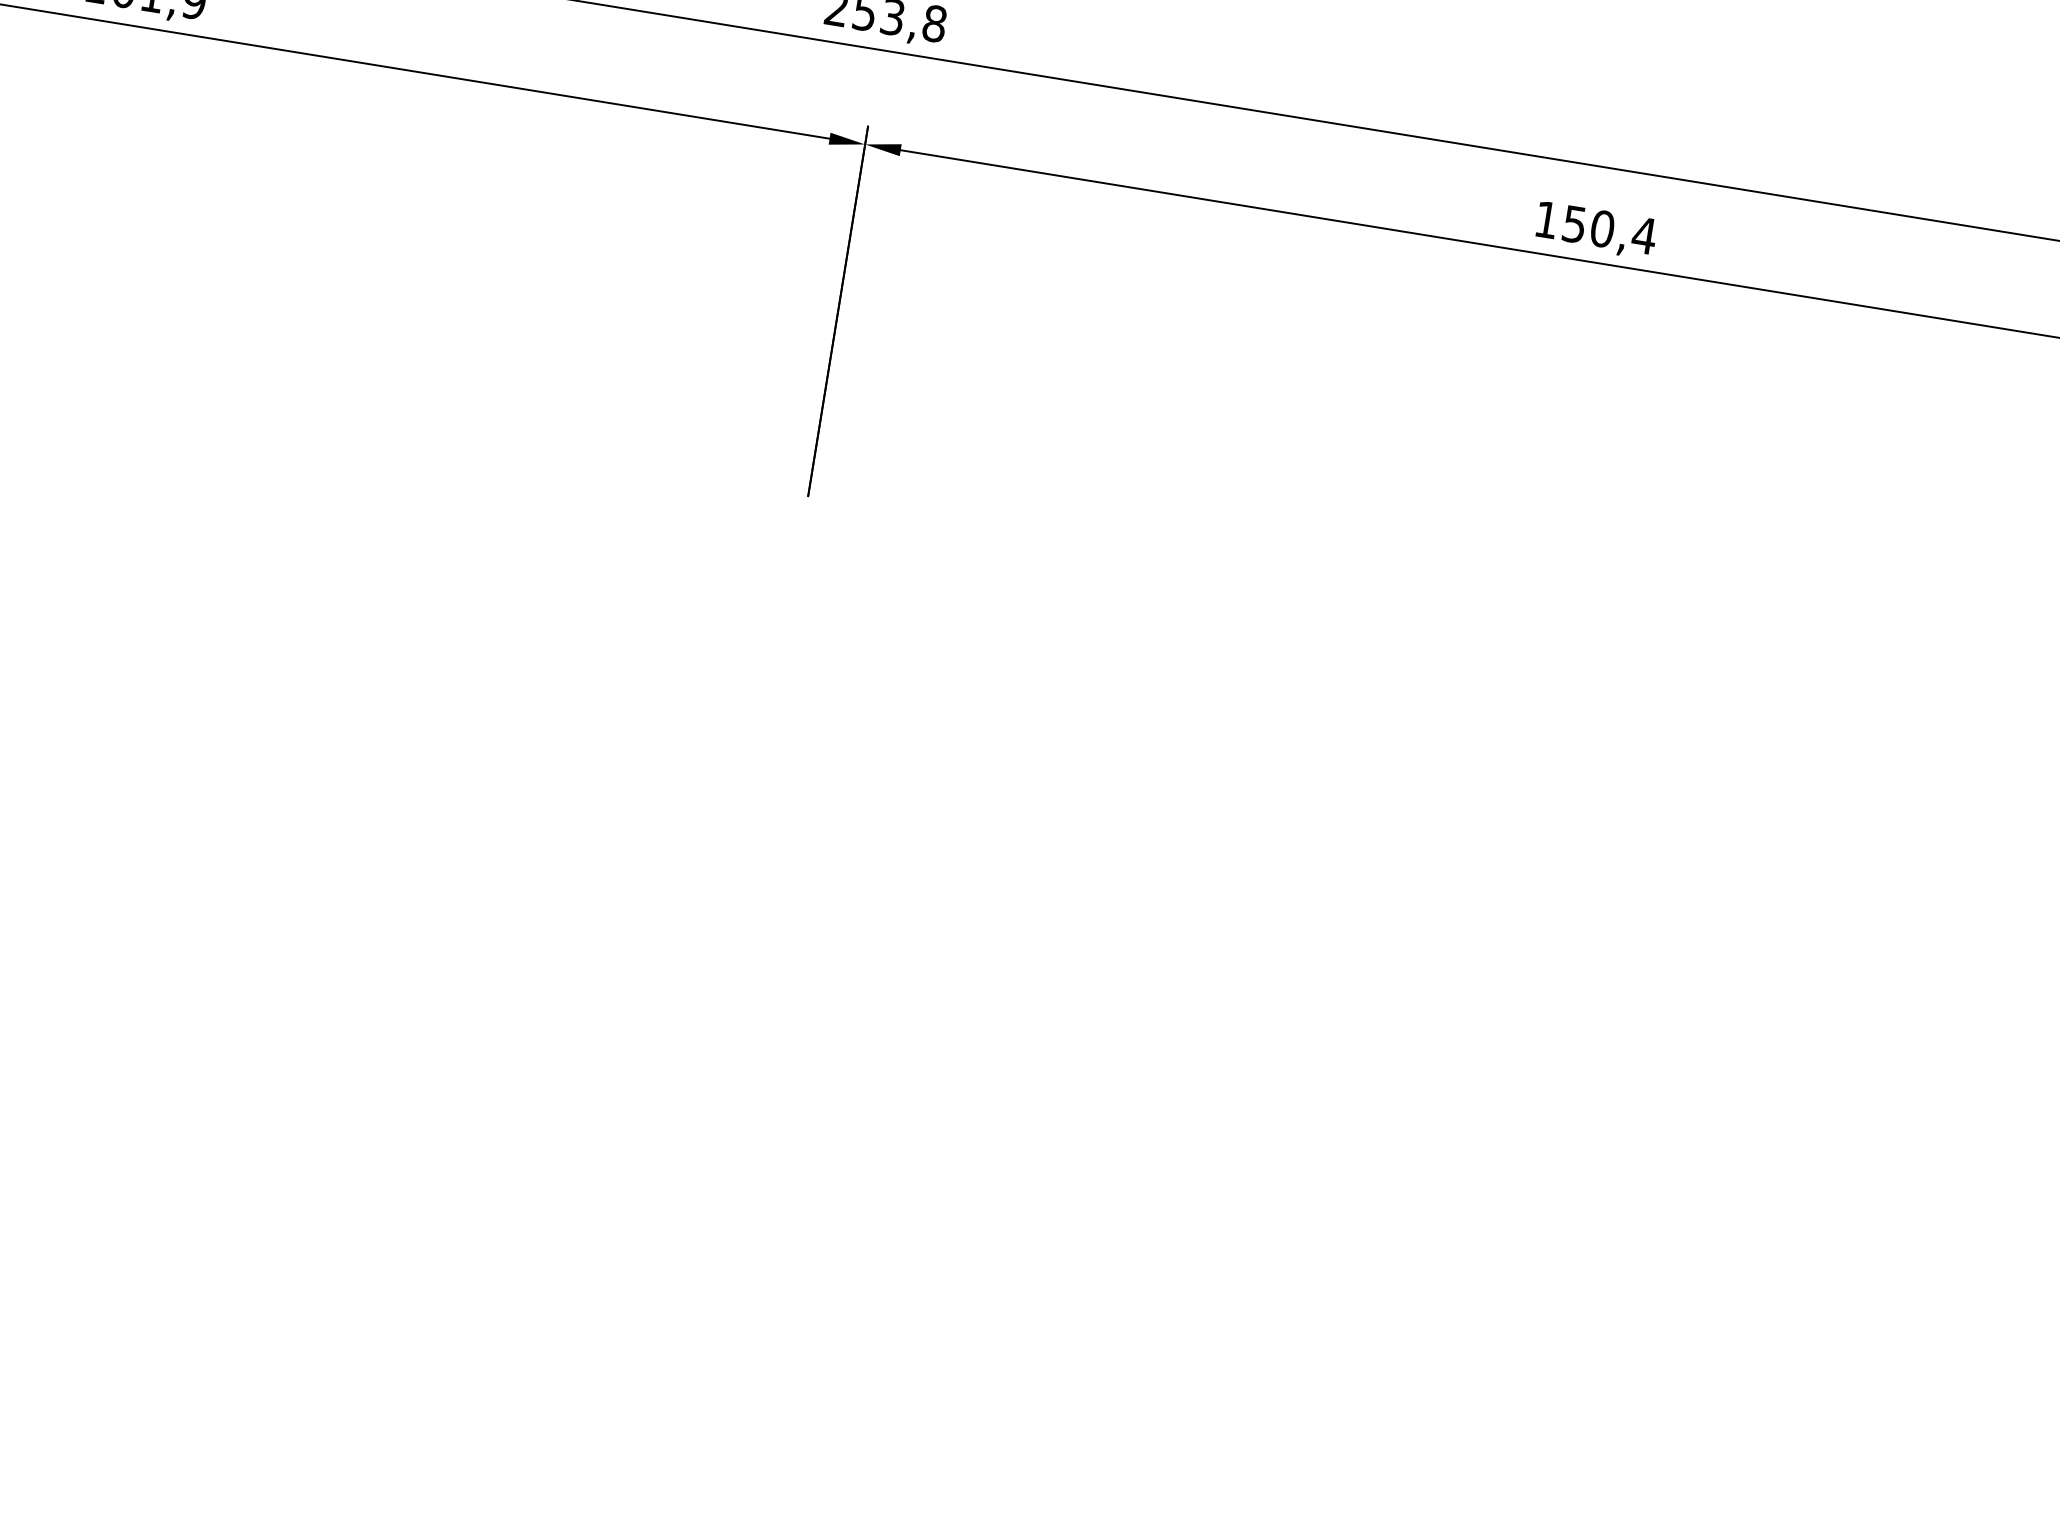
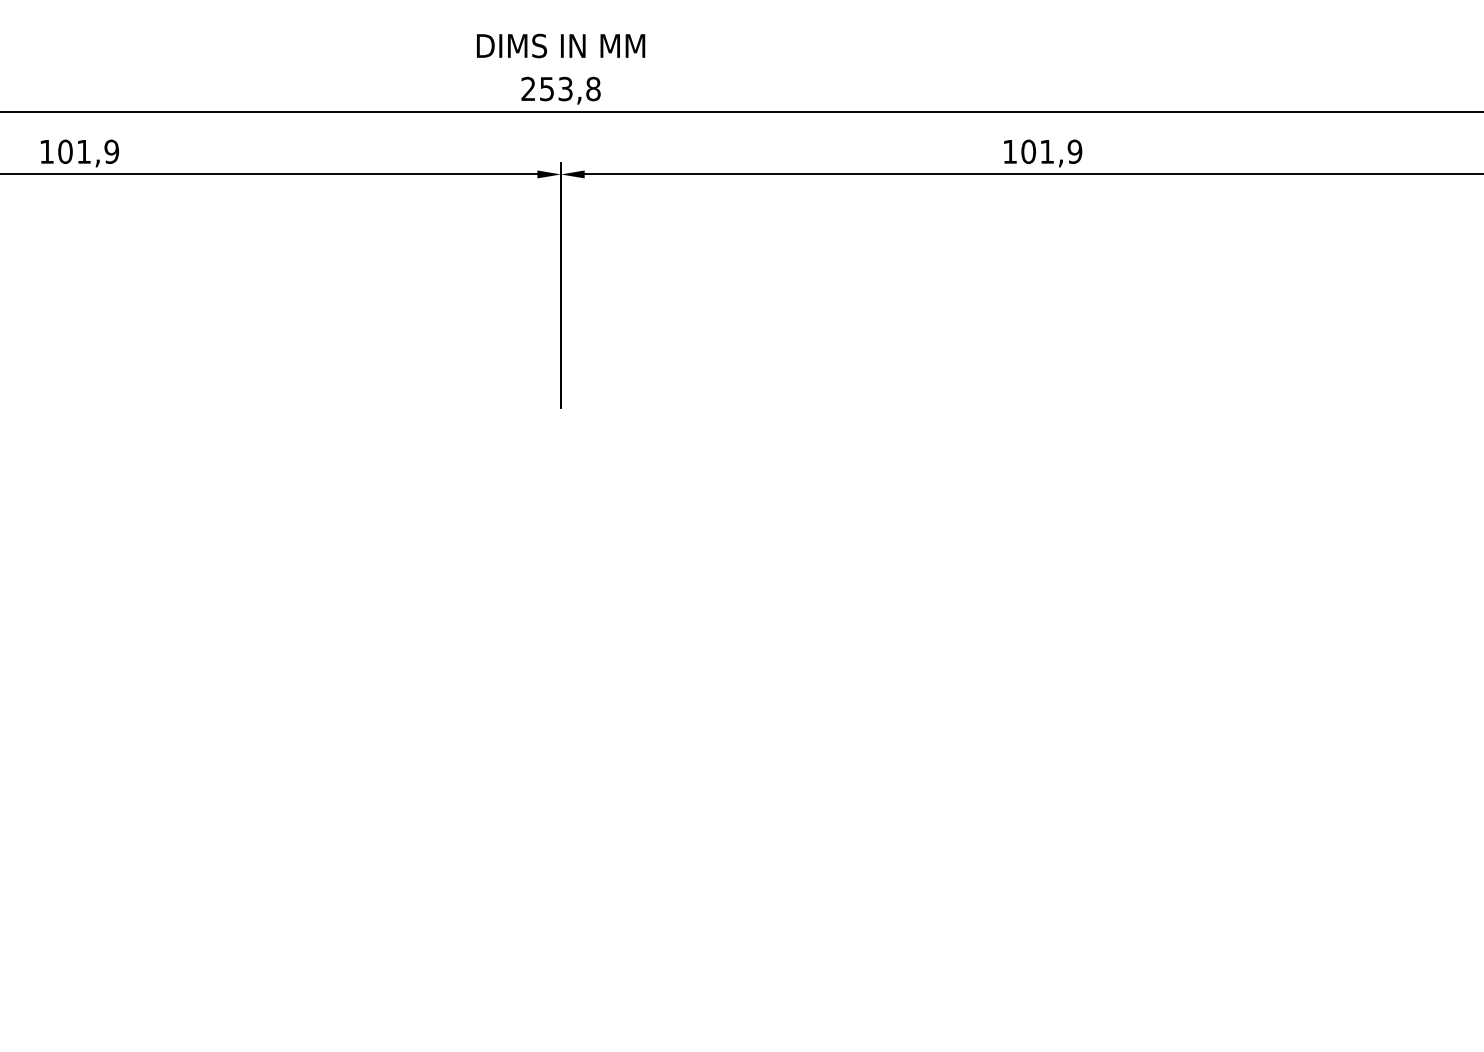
text: (1609, 229) -> (1051, 151), 150,4 -> 101,9

